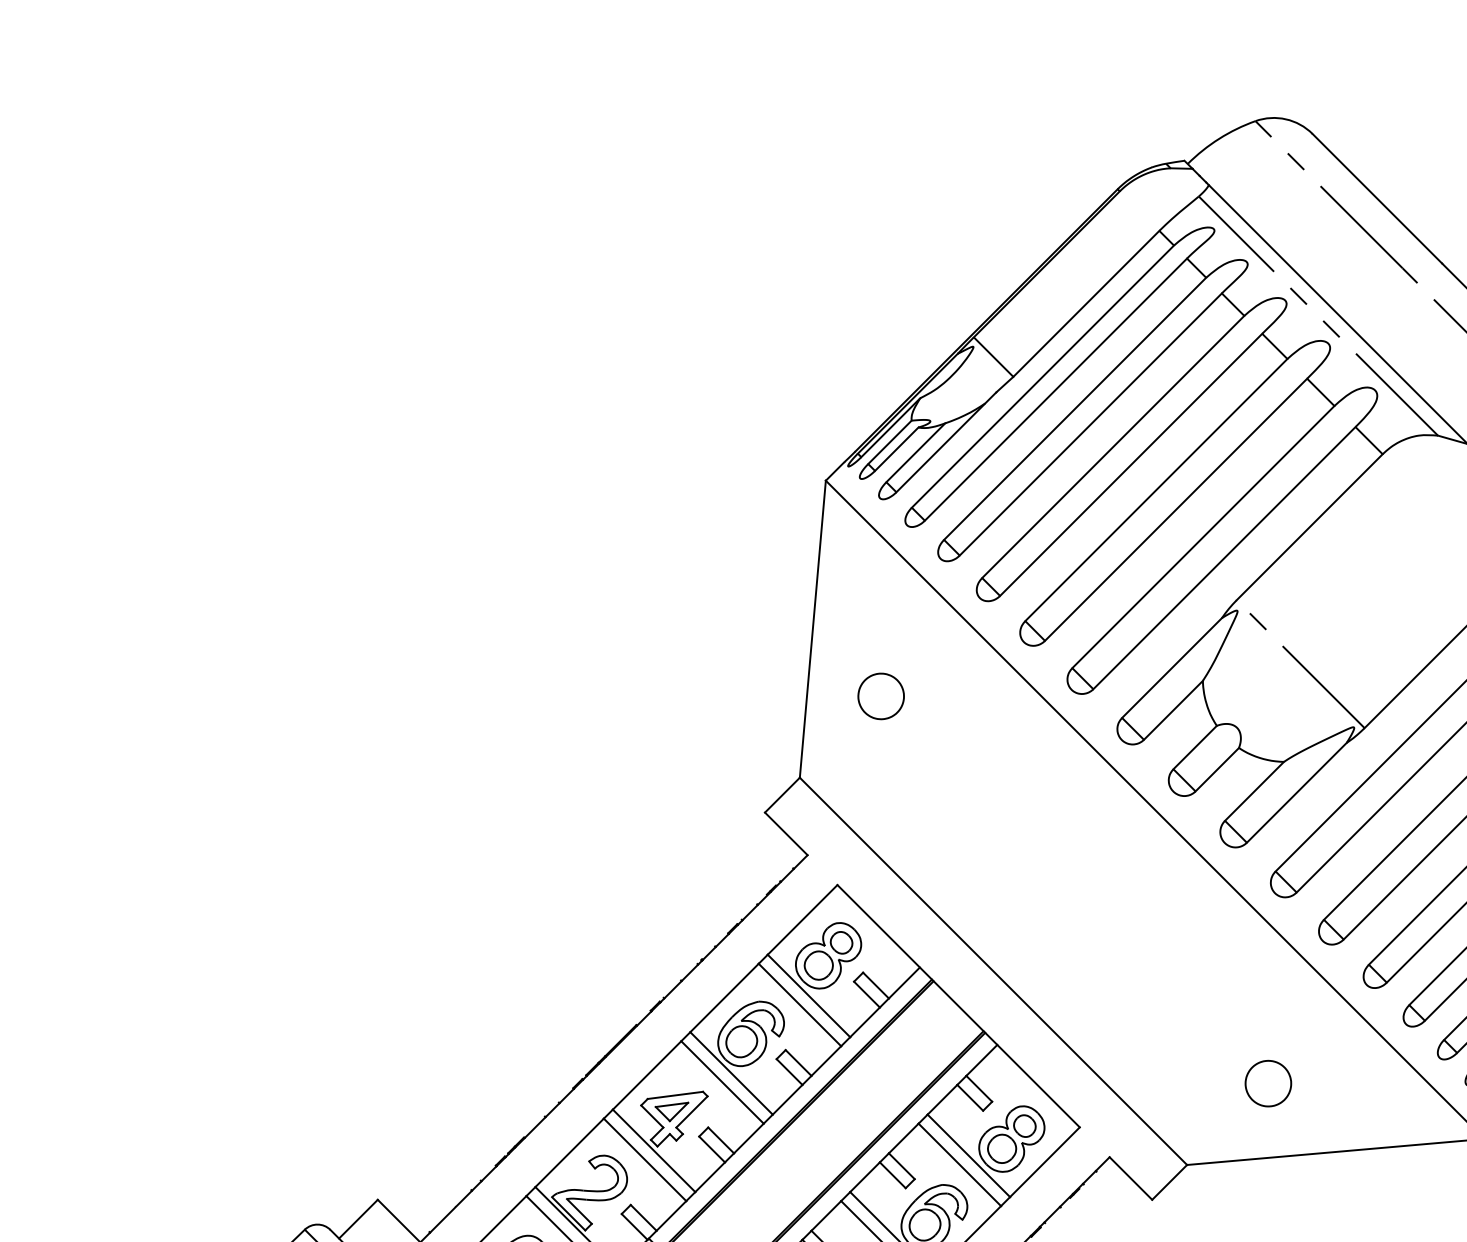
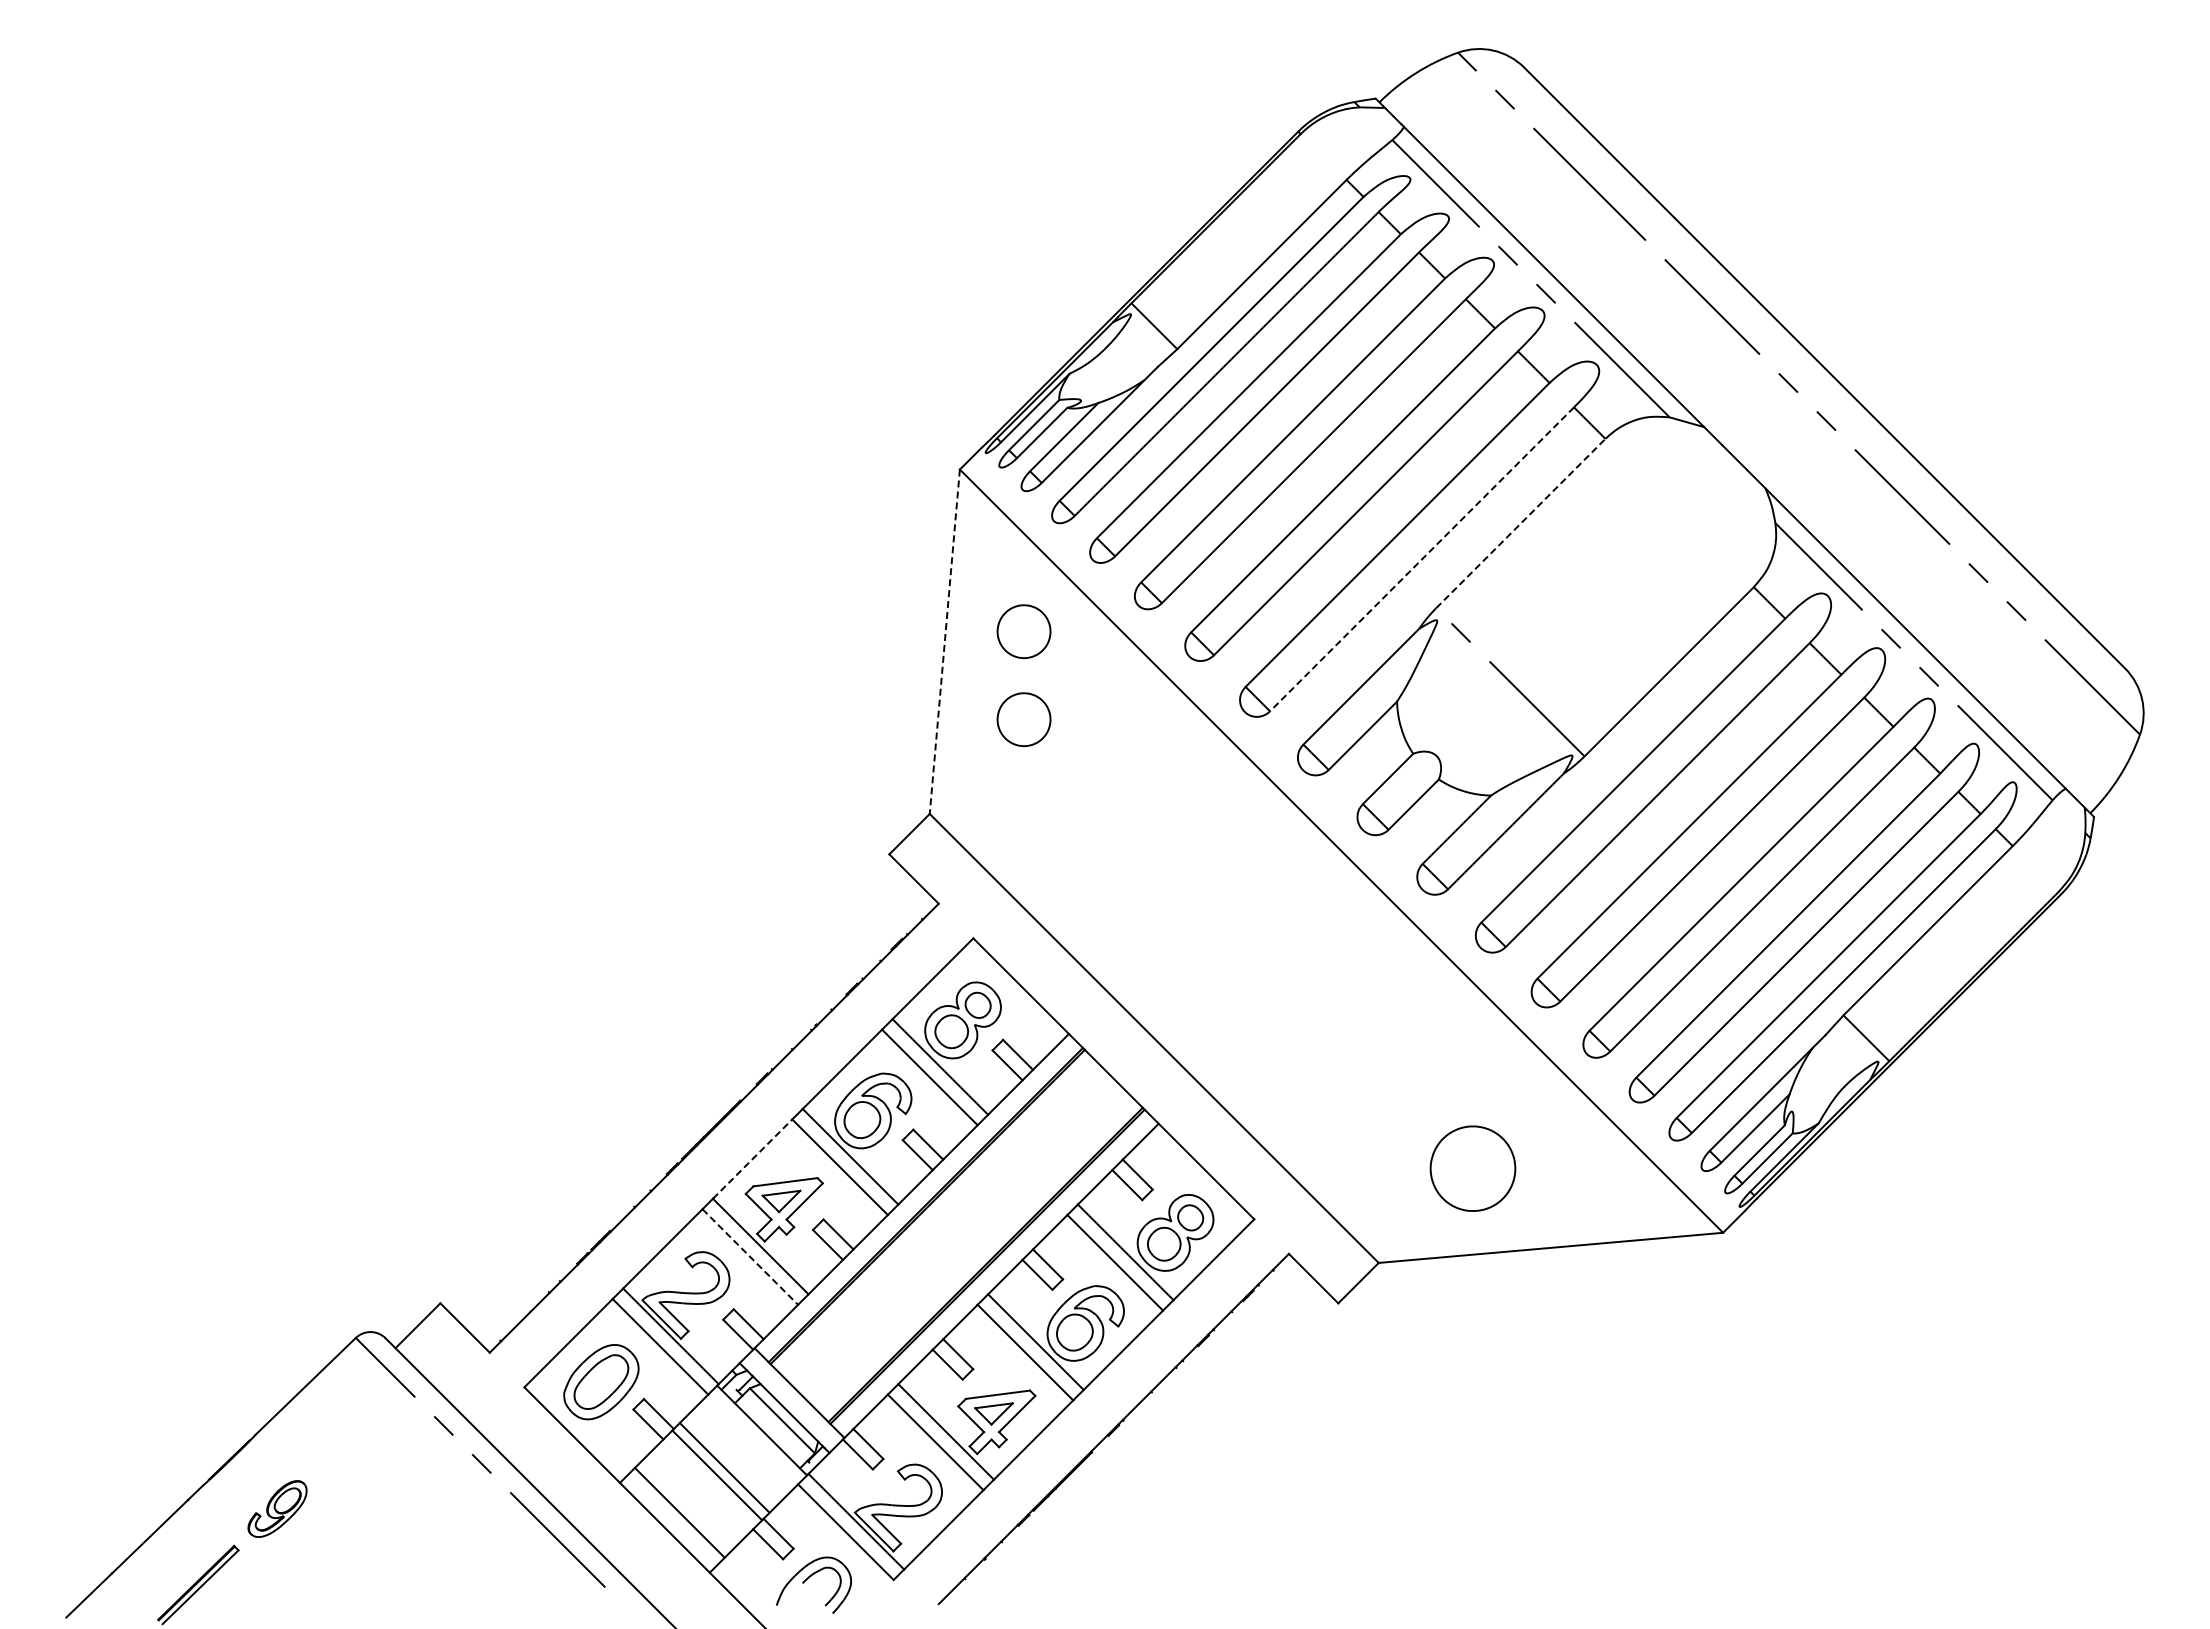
line: (1309, 527) -> (1520, 523), solid -> dashed
line: (1224, 558) -> (1422, 559), solid -> dashed
part: (880, 620) -> (1023, 631), added
line: (812, 628) -> (944, 641), solid -> dashed
line: (646, 1074) -> (752, 1158), solid -> dashed
part: (1267, 1083) -> (1472, 1168), size x1.6
line: (645, 1160) -> (750, 1257), solid -> dashed

